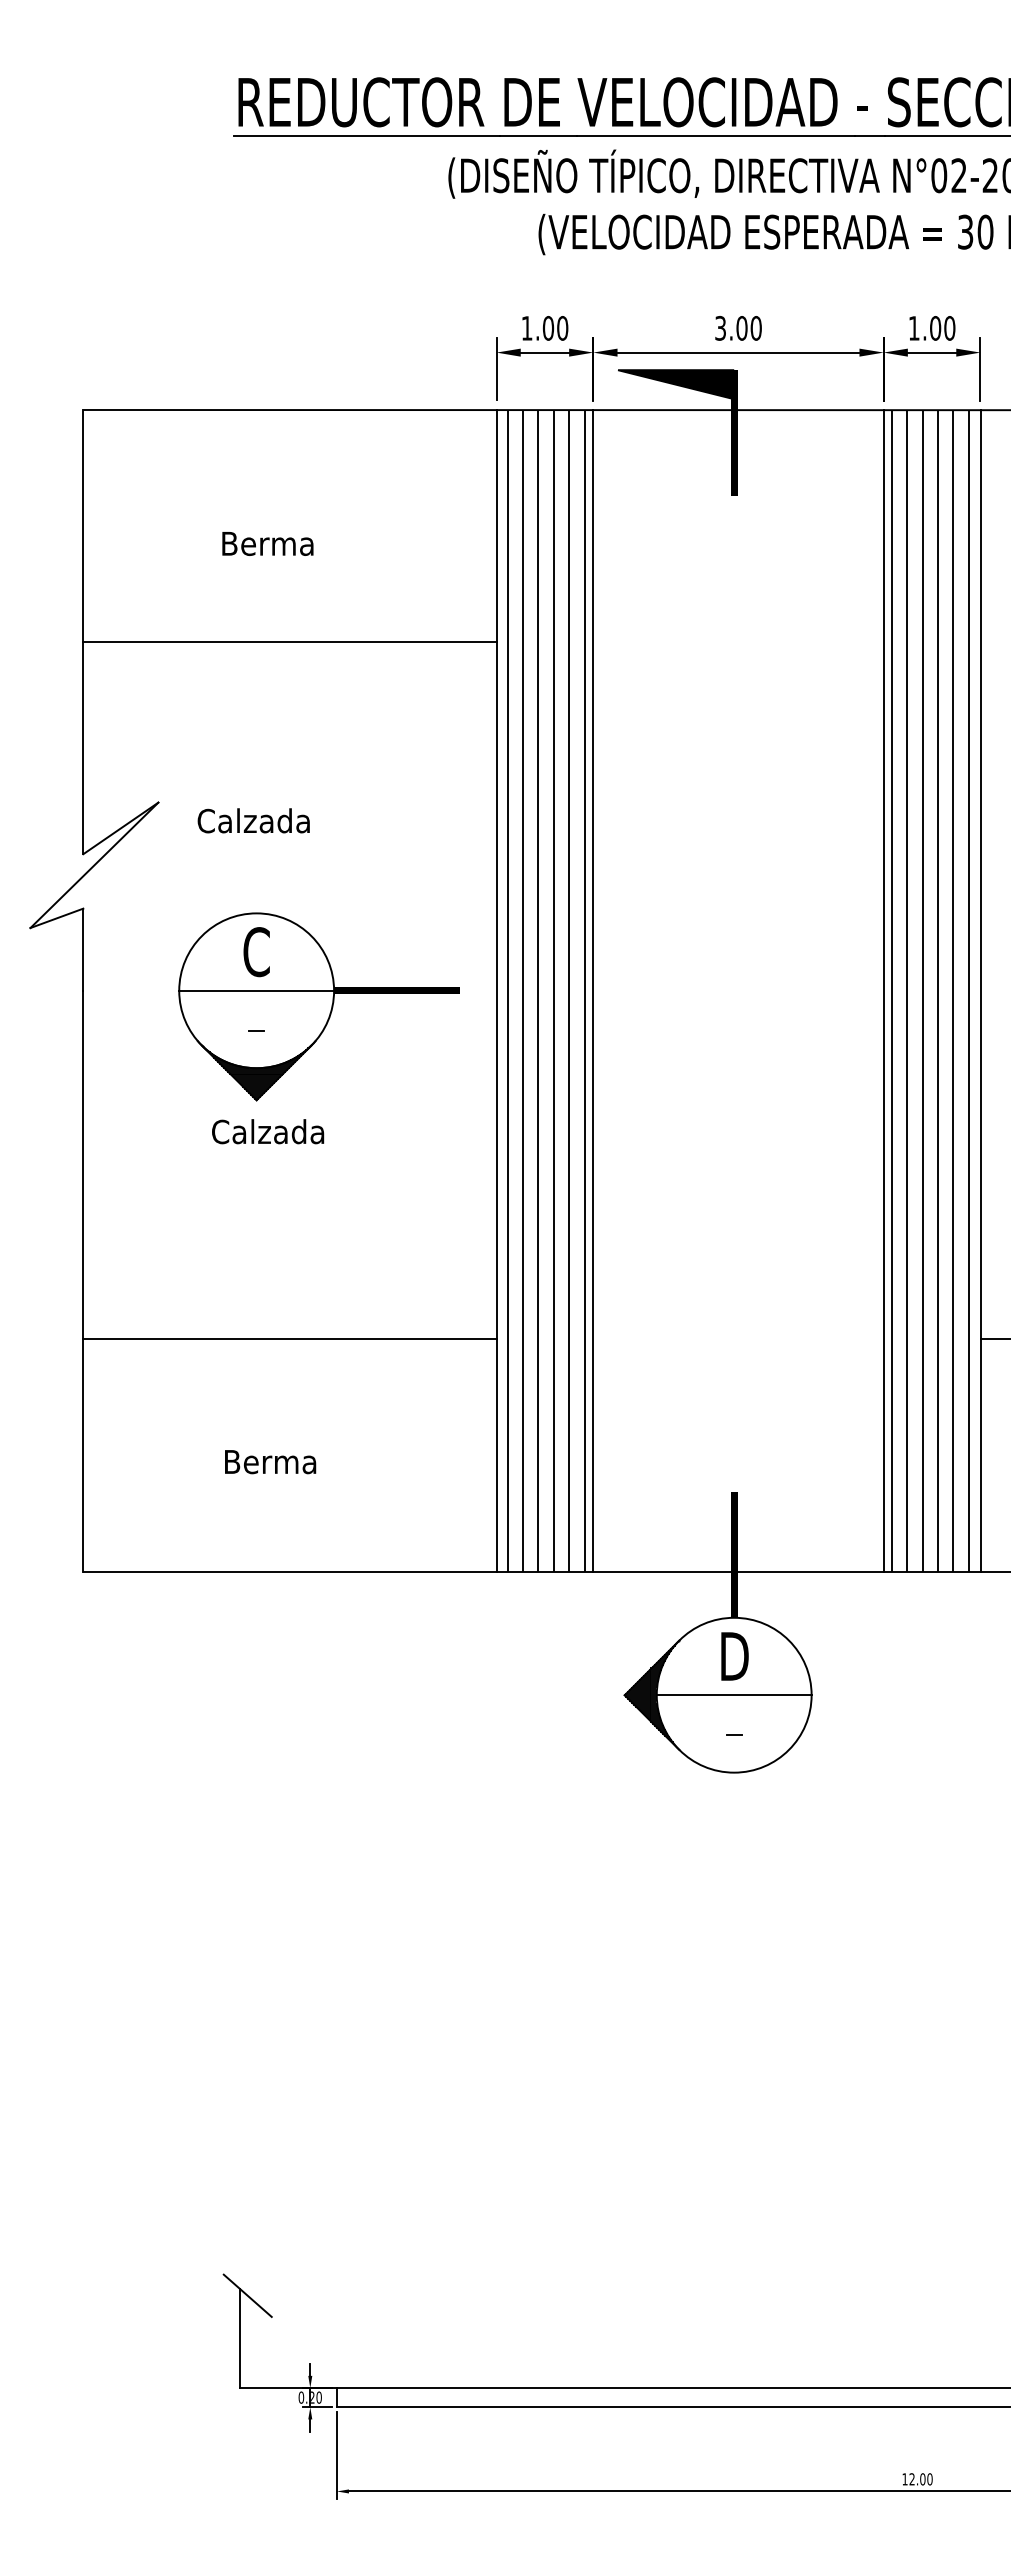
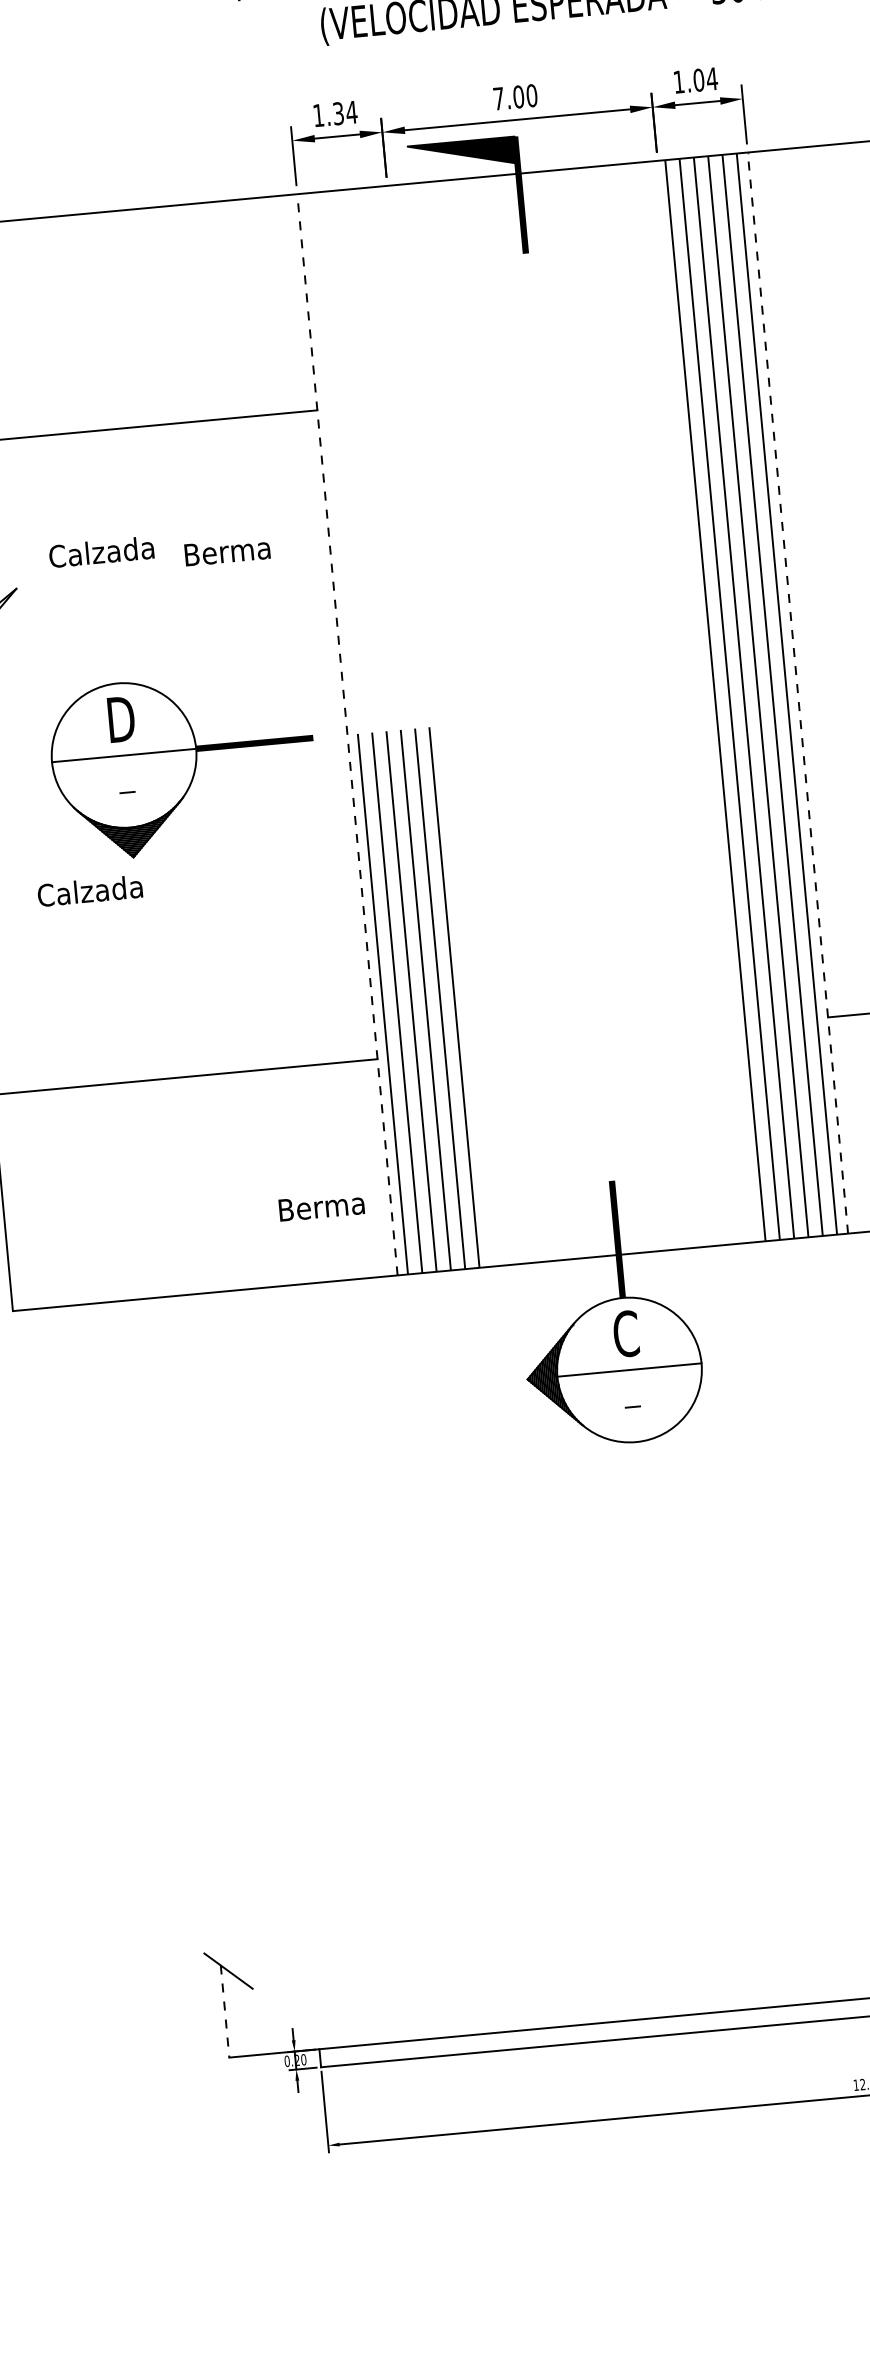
text: (720, 327) -> (498, 97), 3.00 -> 7.00
text: (555, 328) -> (345, 113), 1.00 -> 1.34
text: (949, 328) -> (711, 79), 1.00 -> 1.04
text: (267, 543) -> (227, 551), moved
hatch: (545, 700) -> (367, 460), removed
text: (253, 820) -> (101, 551), moved
text: (257, 952) -> (121, 719), C -> D
line: (496, 990) -> (347, 734), solid -> dashed
line: (593, 990) -> (437, 726), removed
line: (883, 990) -> (707, 701), removed
line: (980, 990) -> (797, 692), solid -> dashed
text: (268, 1131) -> (90, 890), moved
text: (270, 1462) -> (321, 1207), moved
text: (734, 1656) -> (626, 1333), D -> C
line: (240, 2339) -> (225, 2012), solid -> dashed

